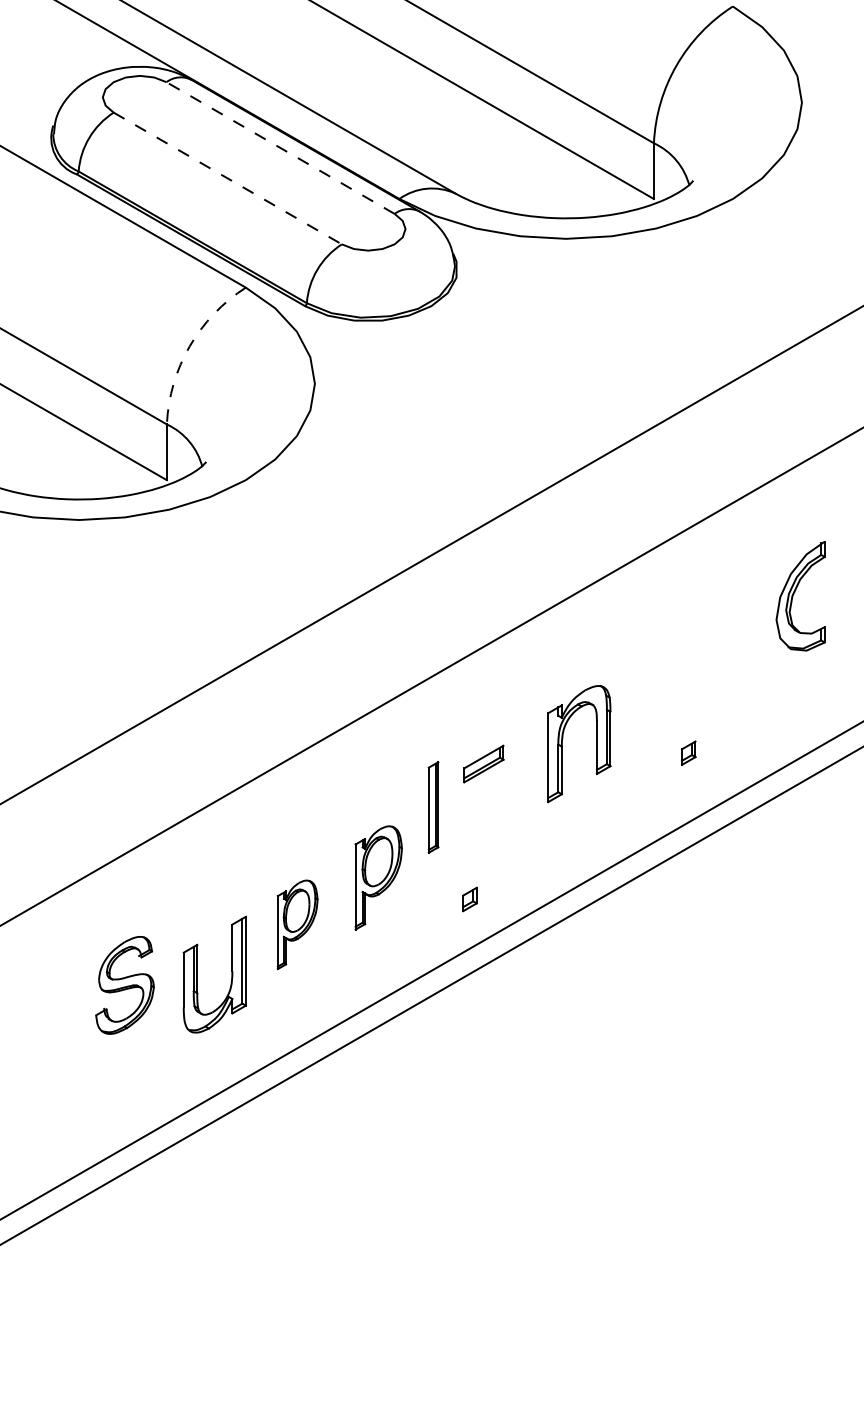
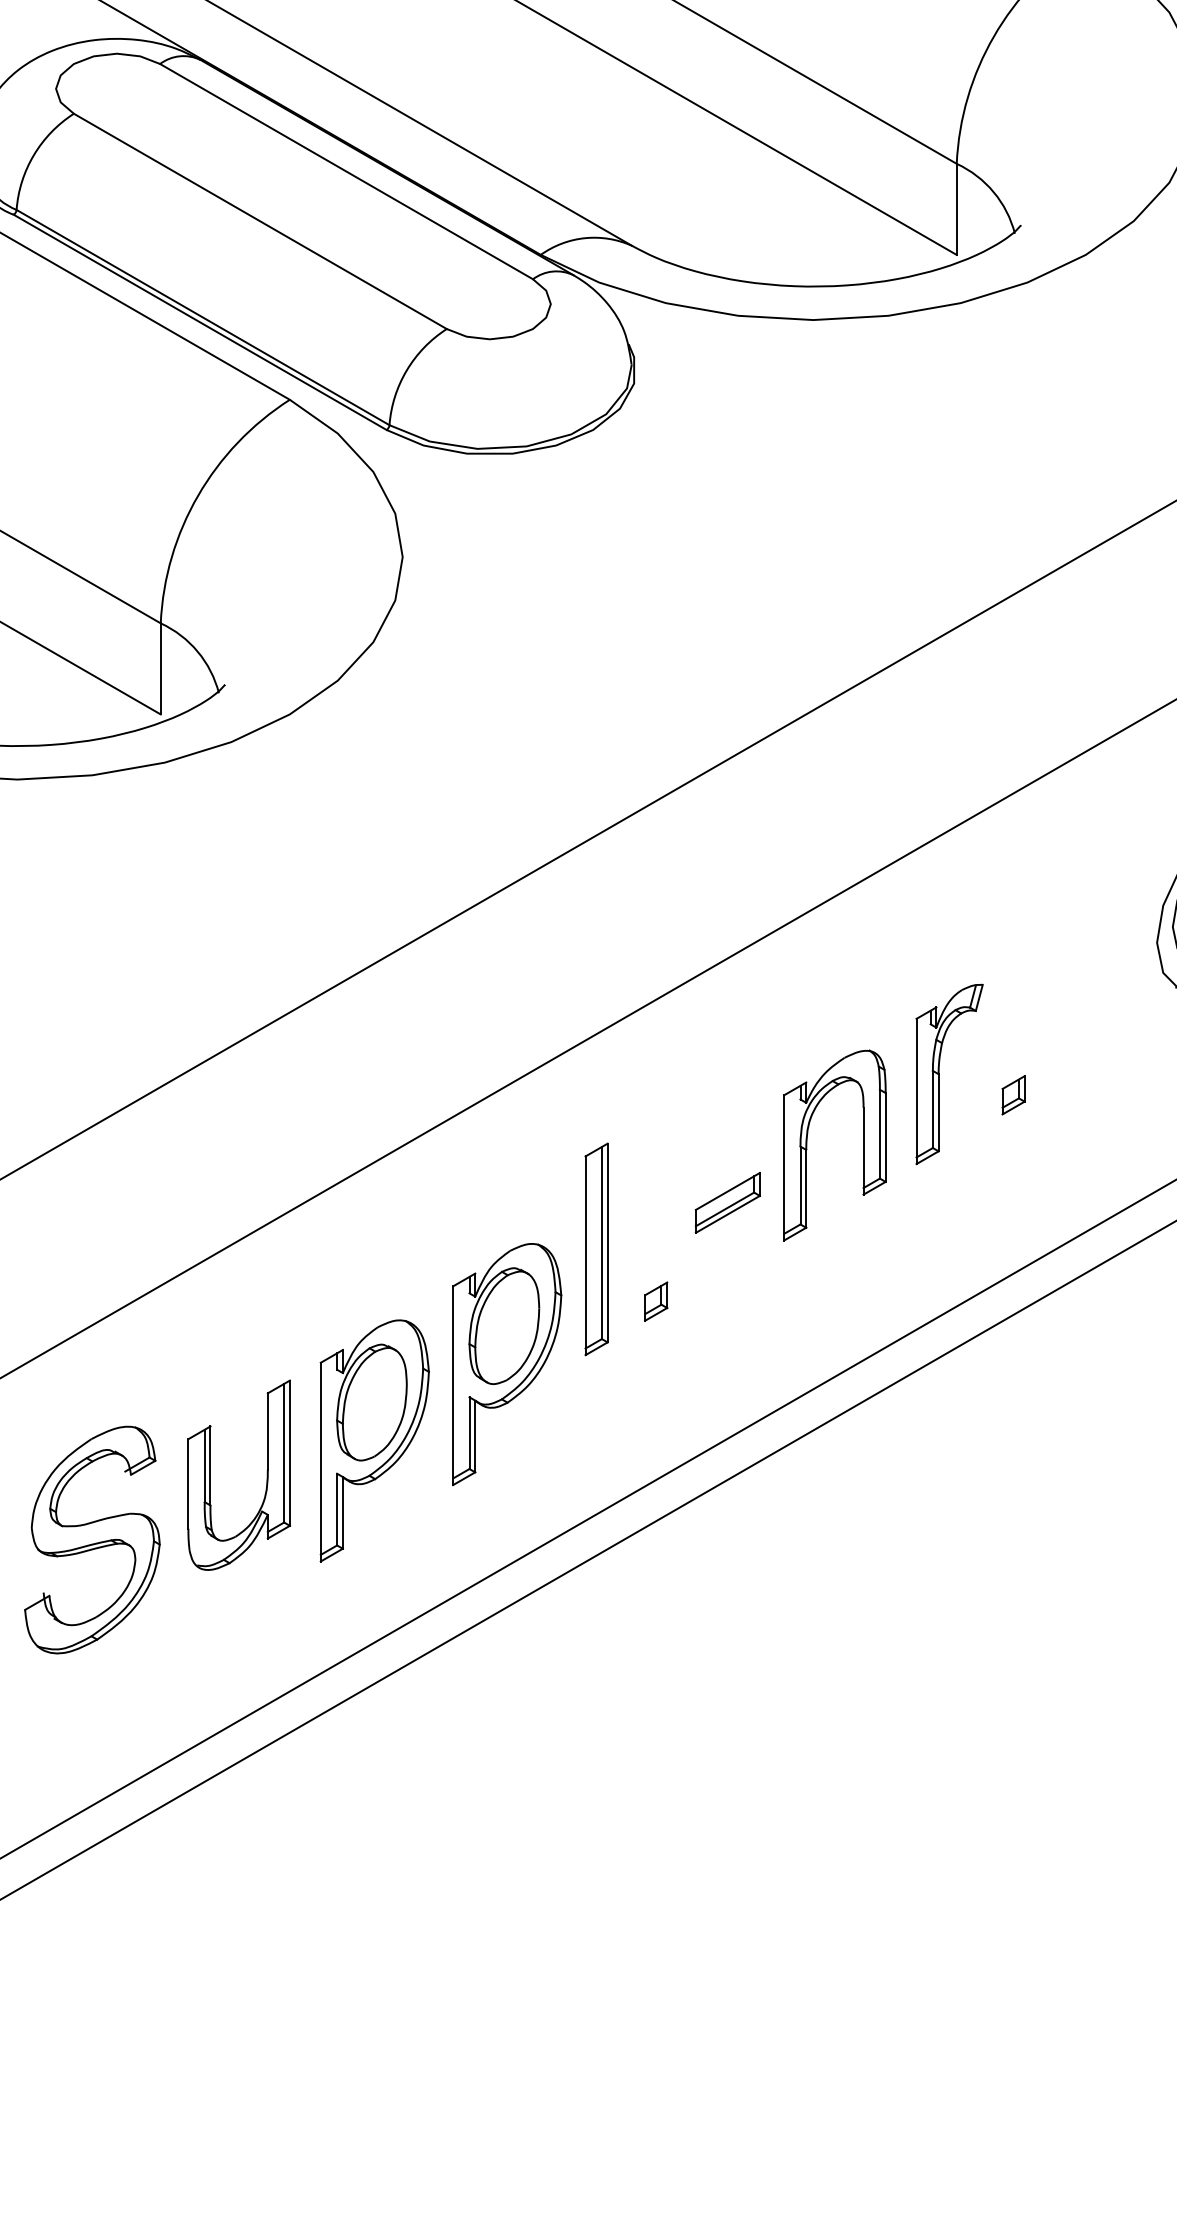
line: (280, 148) -> (346, 172), dashed -> solid
line: (227, 178) -> (259, 221), dashed -> solid
arc: (189, 346) -> (197, 495), dashed -> solid
part: (649, 700) -> (949, 1074), added
part: (688, 752) -> (1013, 1094), moved
part: (483, 763) -> (727, 1201), moved
part: (433, 807) -> (596, 1249), size x1.43
part: (378, 877) -> (506, 1363), size x1.43
part: (469, 899) -> (655, 1301), moved
part: (297, 924) -> (374, 1440), size x1.67
part: (197, 974) -> (210, 1474), moved
part: (124, 985) -> (91, 1540), size x1.43

